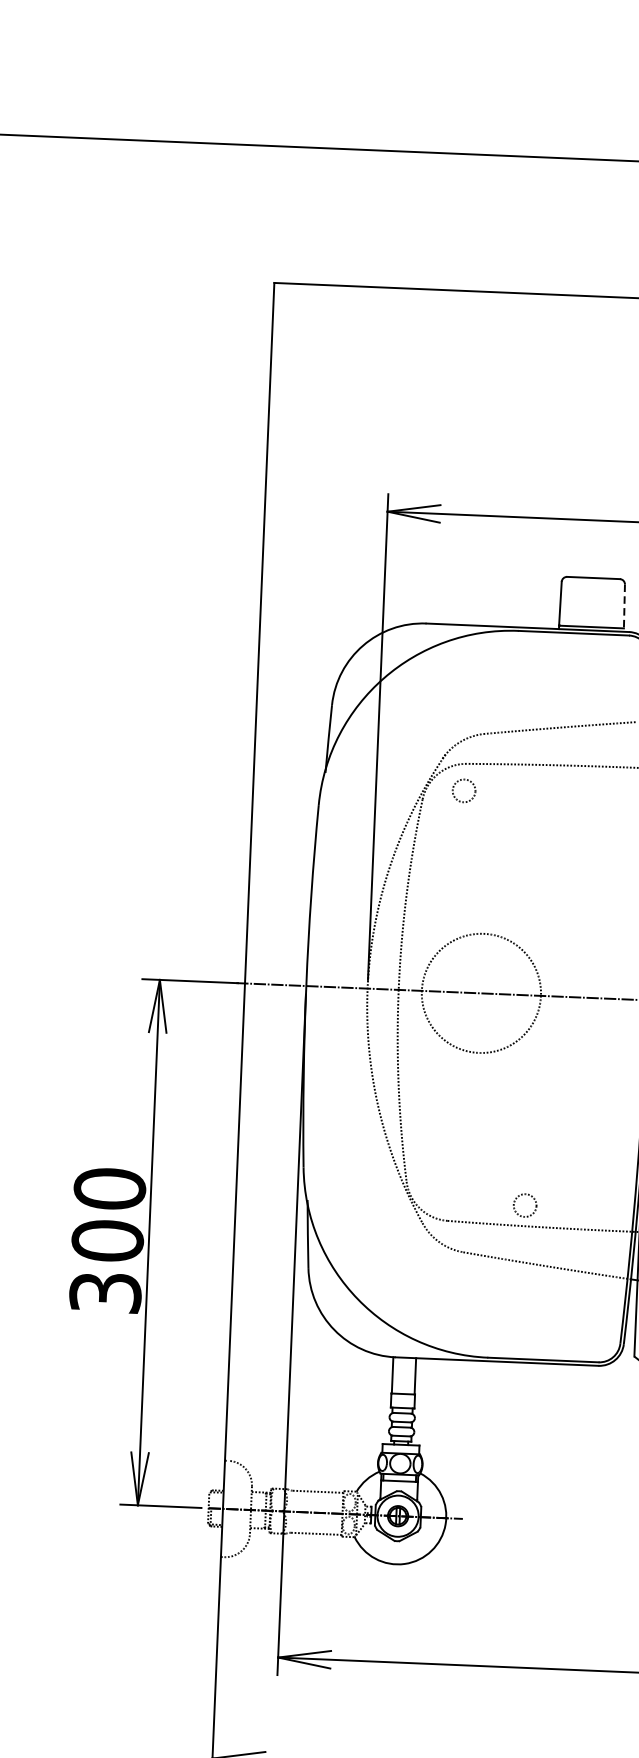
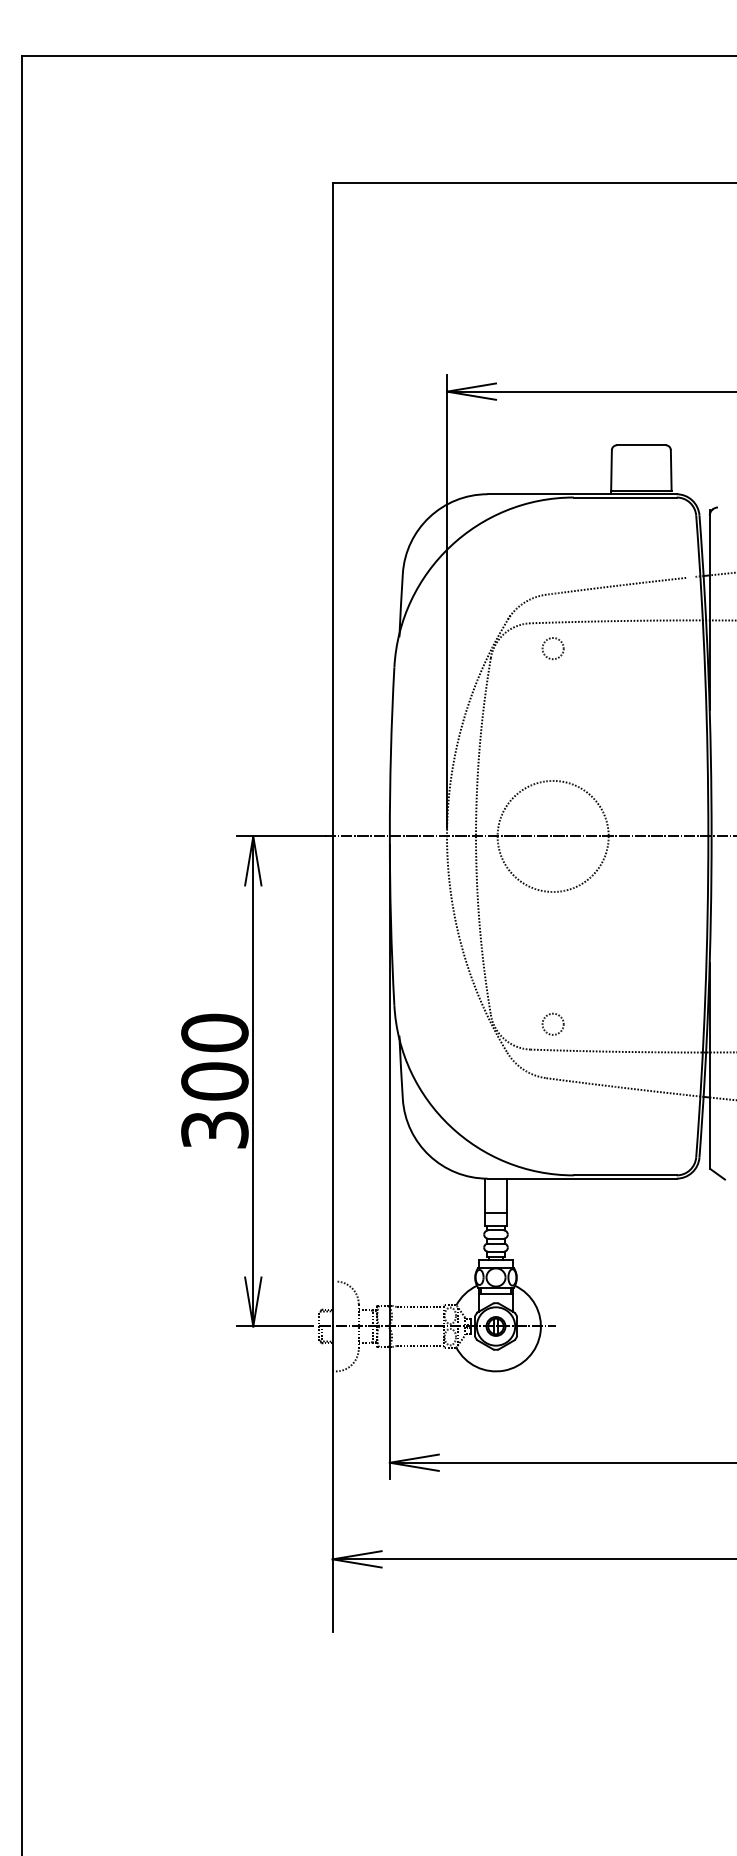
line: (624, 606) -> (671, 470), dashed -> solid
circle: (463, 790) -> (552, 648), moved
circle: (524, 1204) -> (552, 1023), moved

